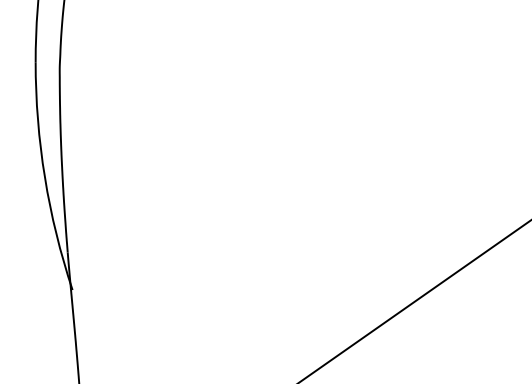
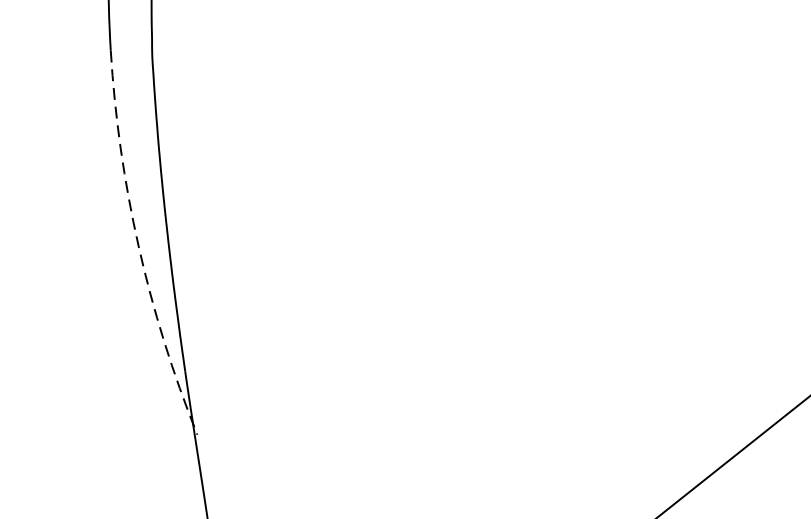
arc: (44, 177) -> (137, 245), solid -> dashed

